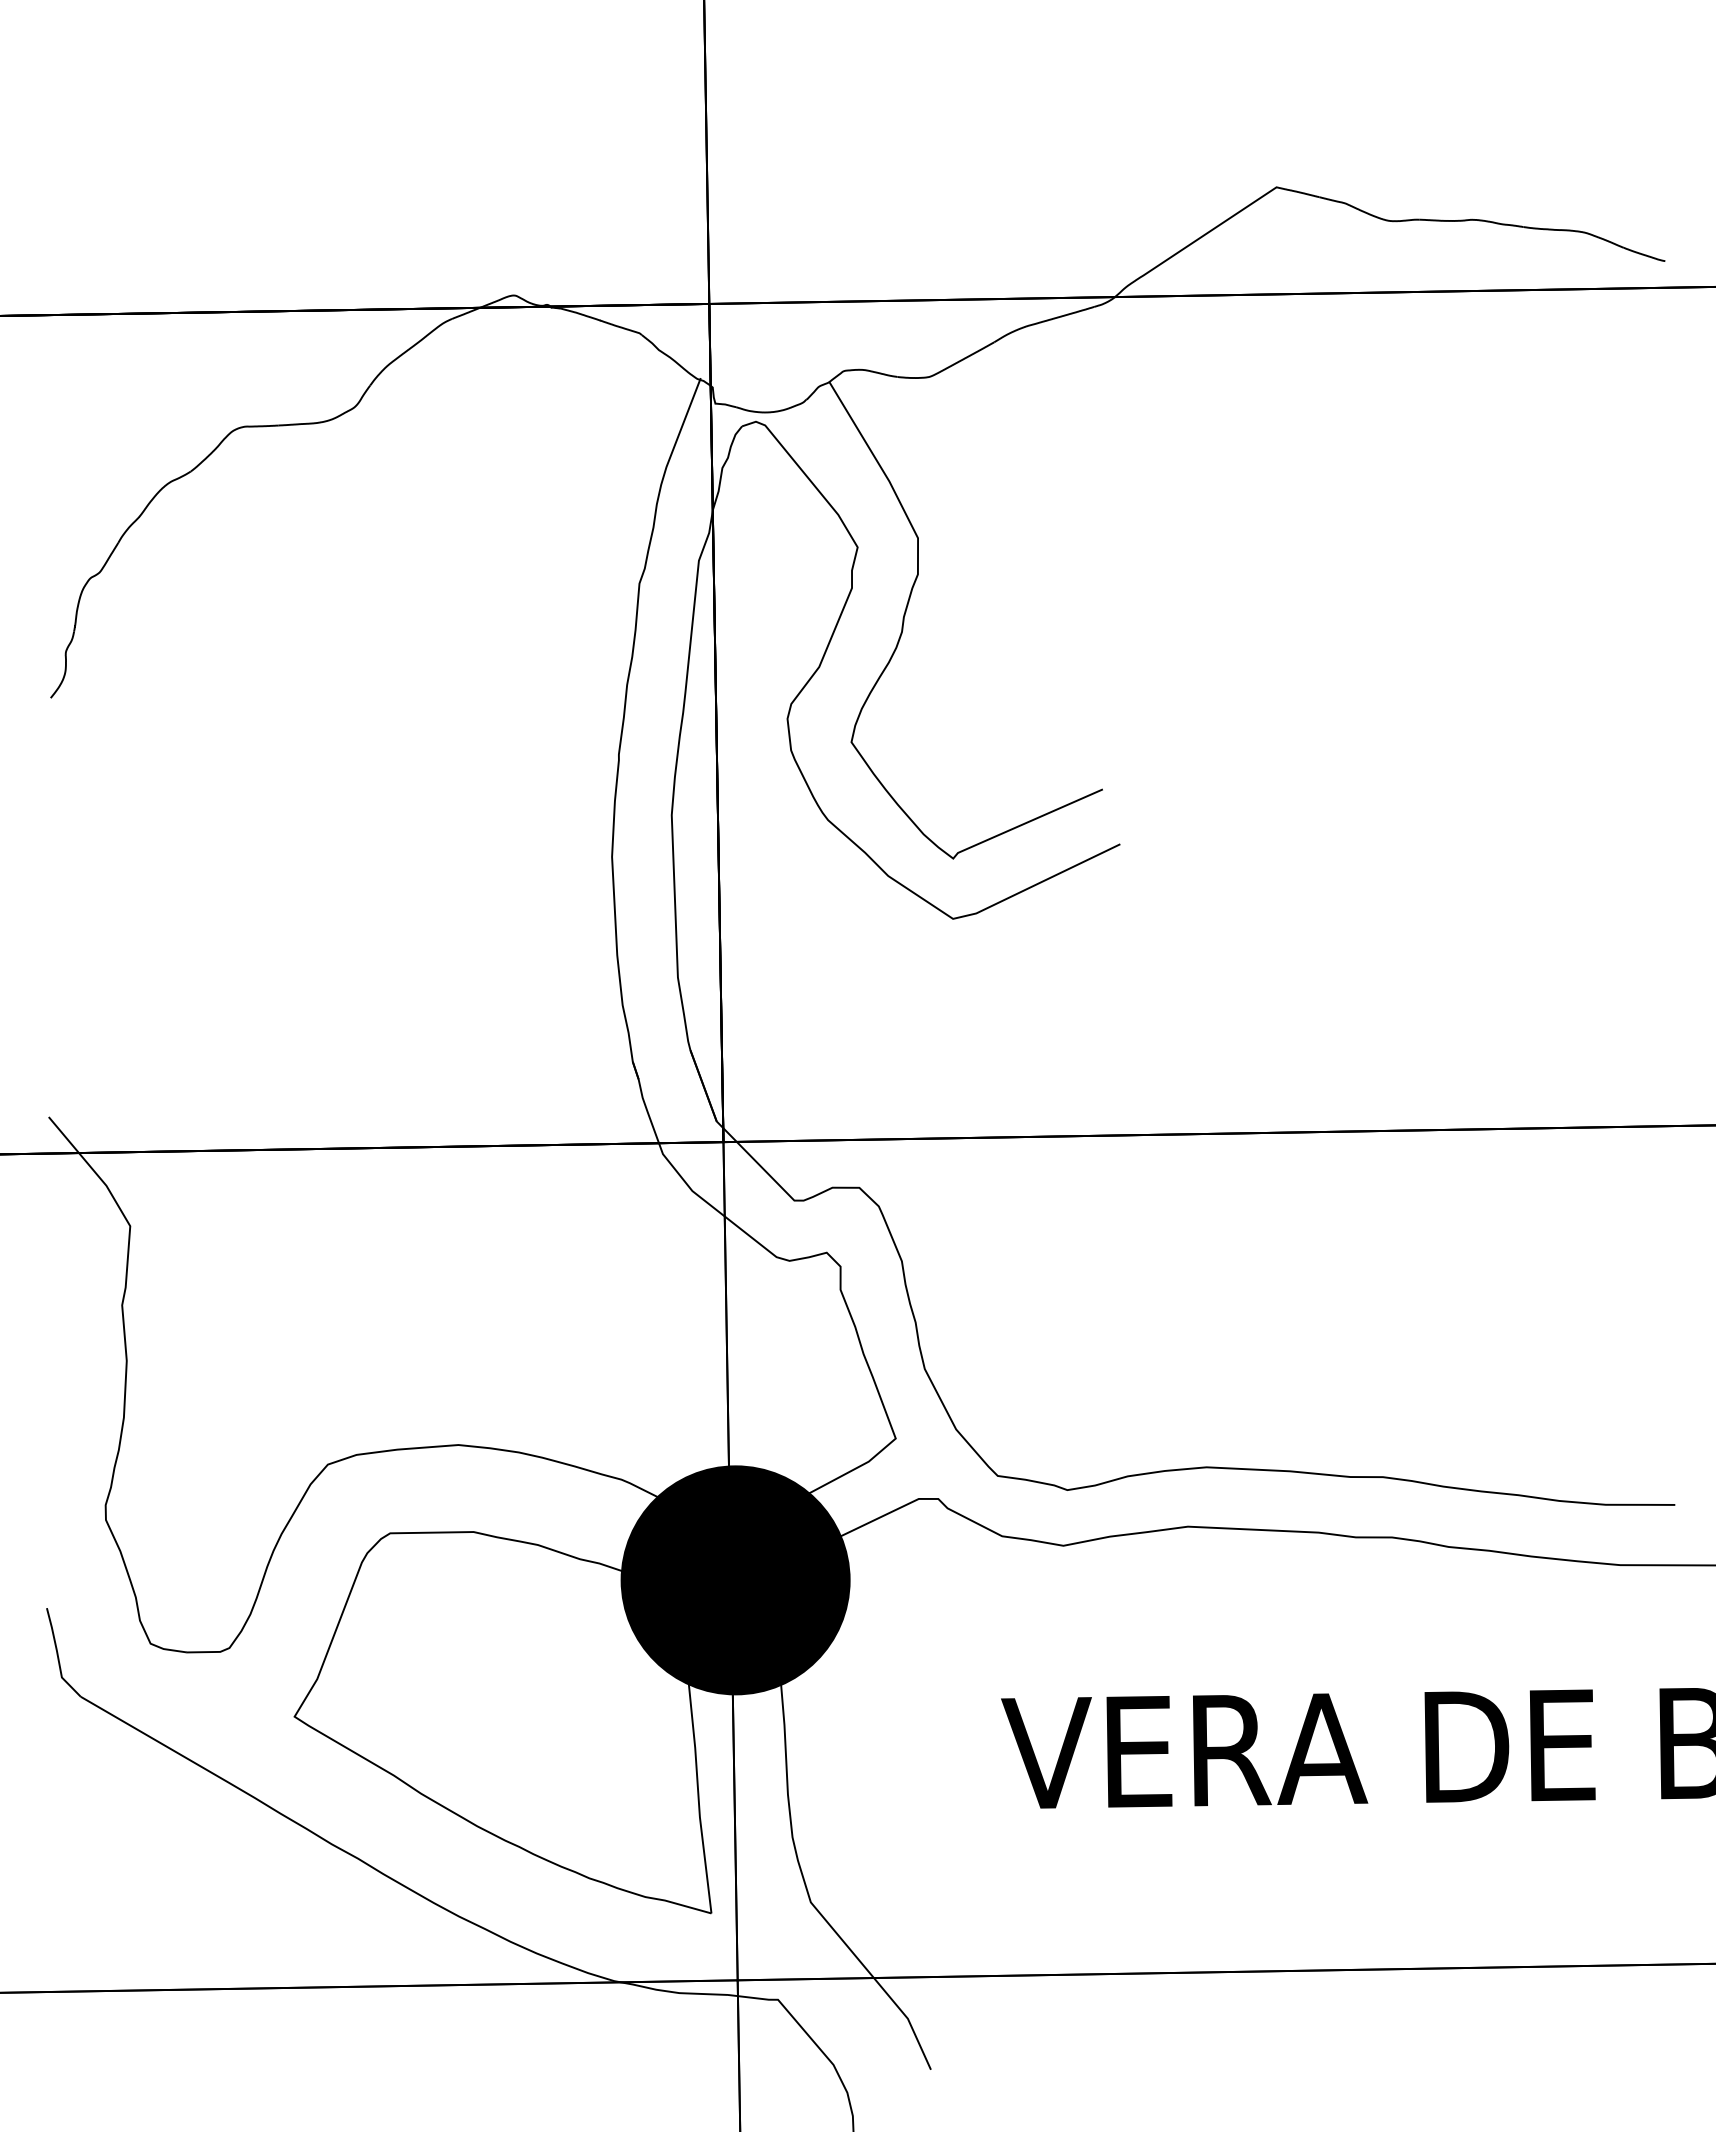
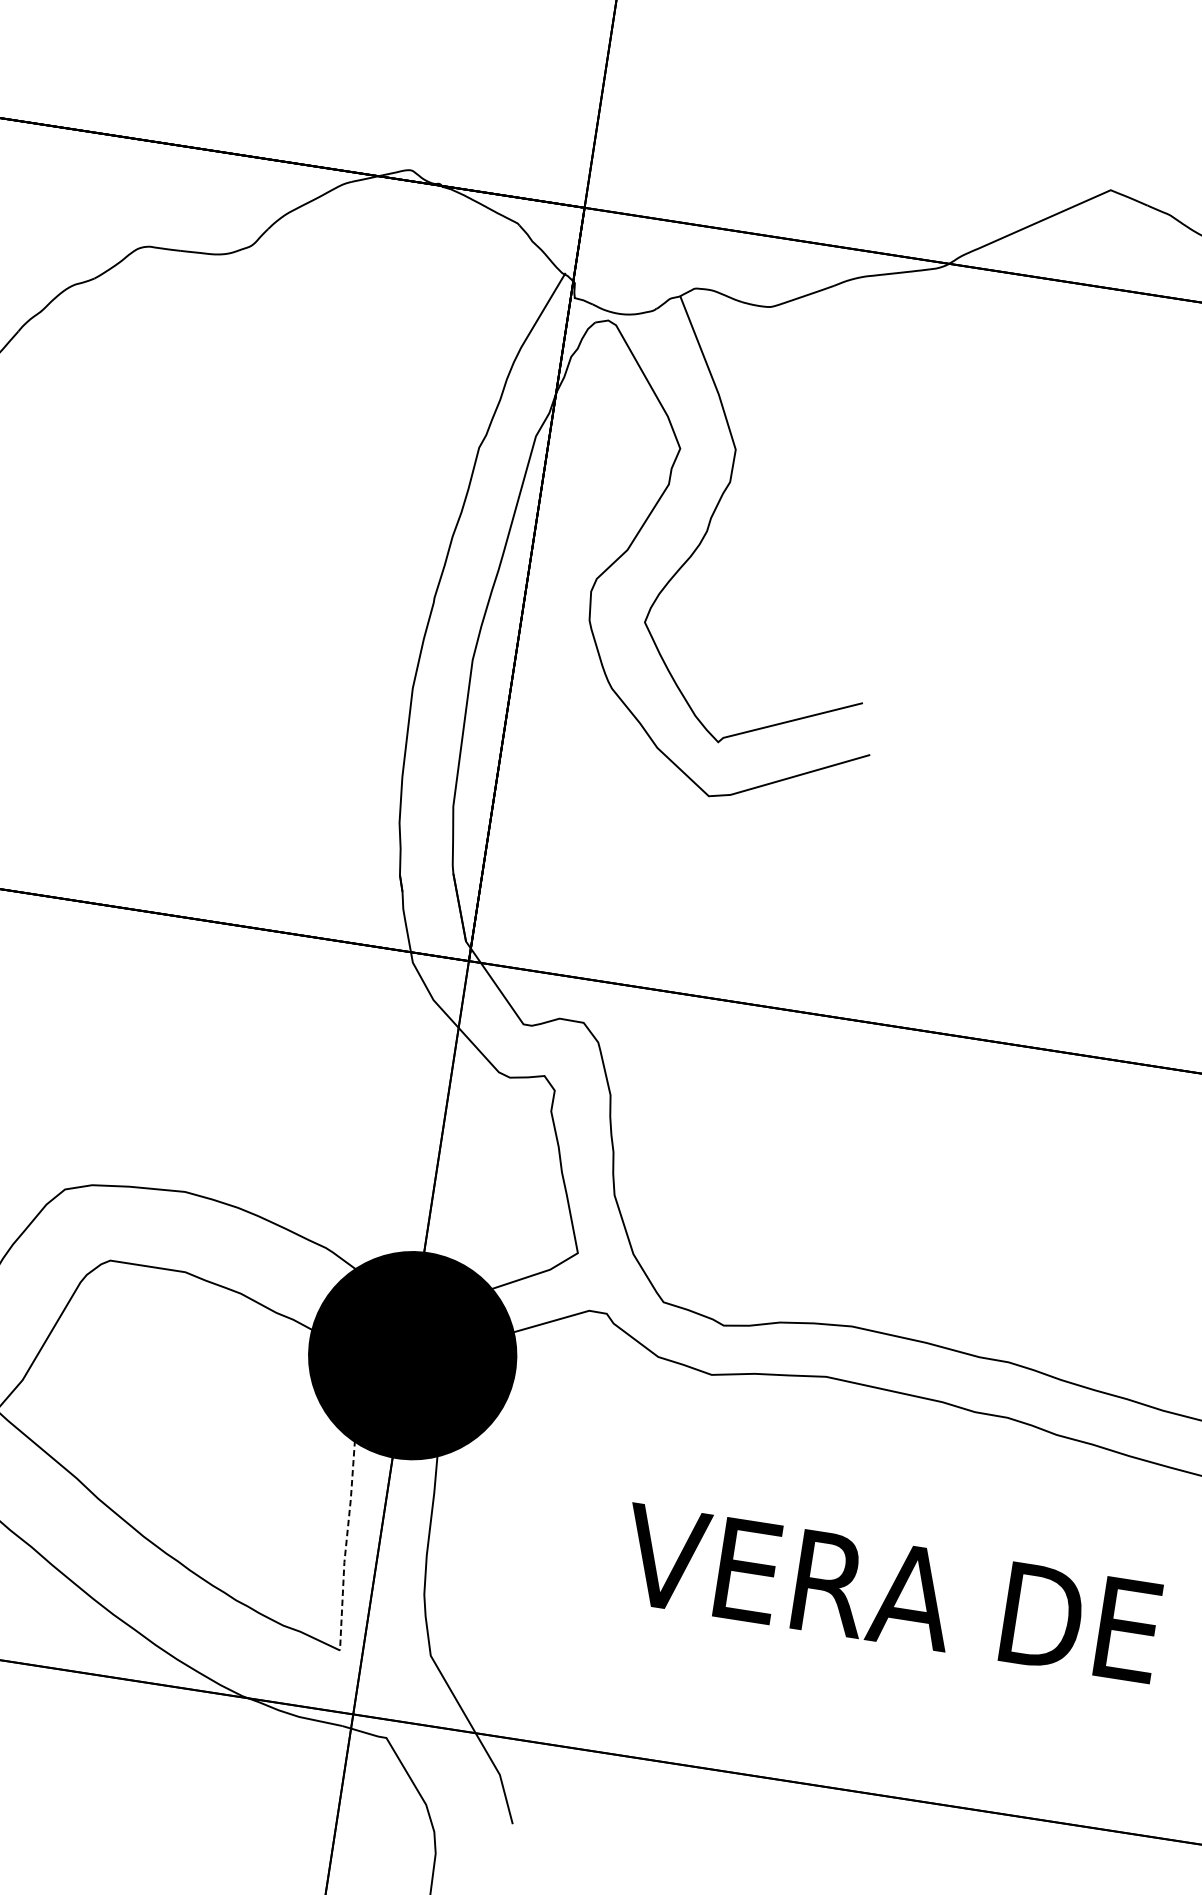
line: (698, 1798) -> (346, 1545), solid -> dashed

